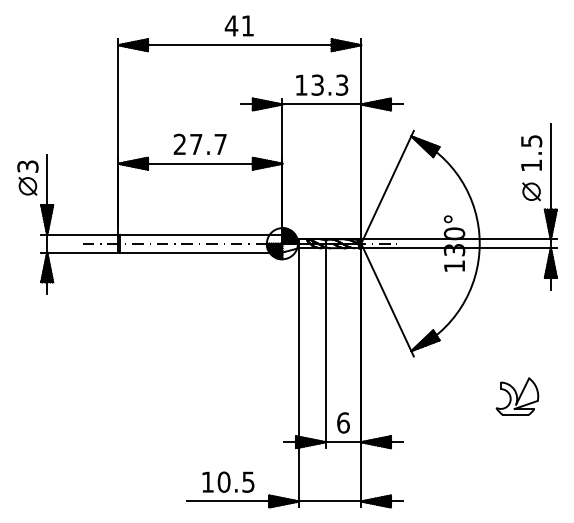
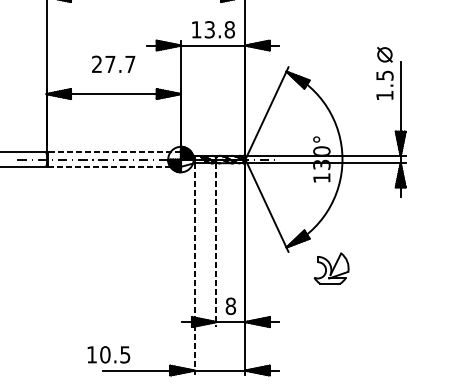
text: (341, 84) -> (229, 29), 13.3 -> 13.8
text: (199, 143) -> (113, 63), moved
part: (531, 191) -> (384, 54), moved
line: (200, 234) -> (113, 152), solid -> dashed
line: (201, 252) -> (114, 166), solid -> dashed
line: (325, 348) -> (216, 245), solid -> dashed
line: (299, 377) -> (194, 269), solid -> dashed
part: (517, 396) -> (331, 268), moved
text: (343, 422) -> (230, 305), 6 -> 8
text: (228, 481) -> (108, 354), moved

